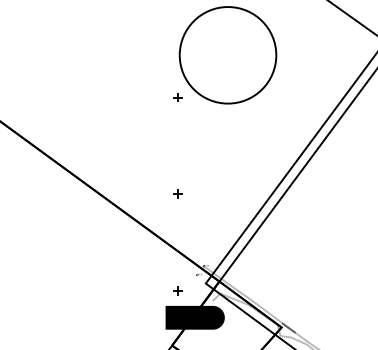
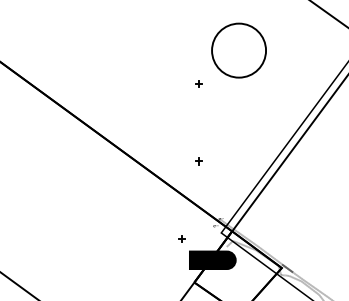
circle: (227, 55) -> (238, 50), size x0.7
part: (177, 290) -> (181, 238), moved

